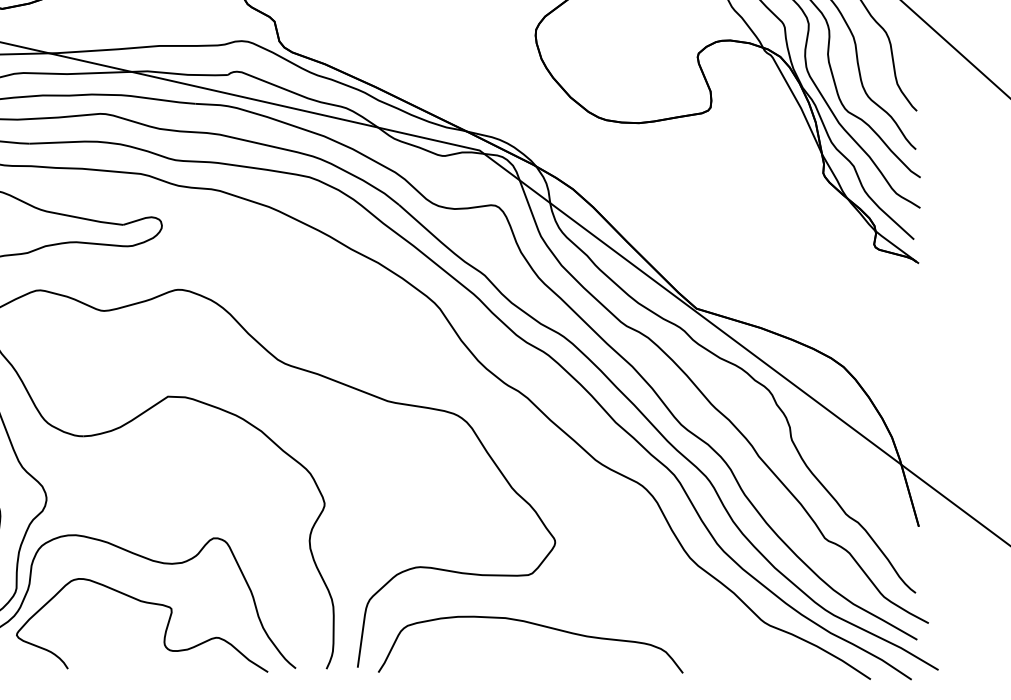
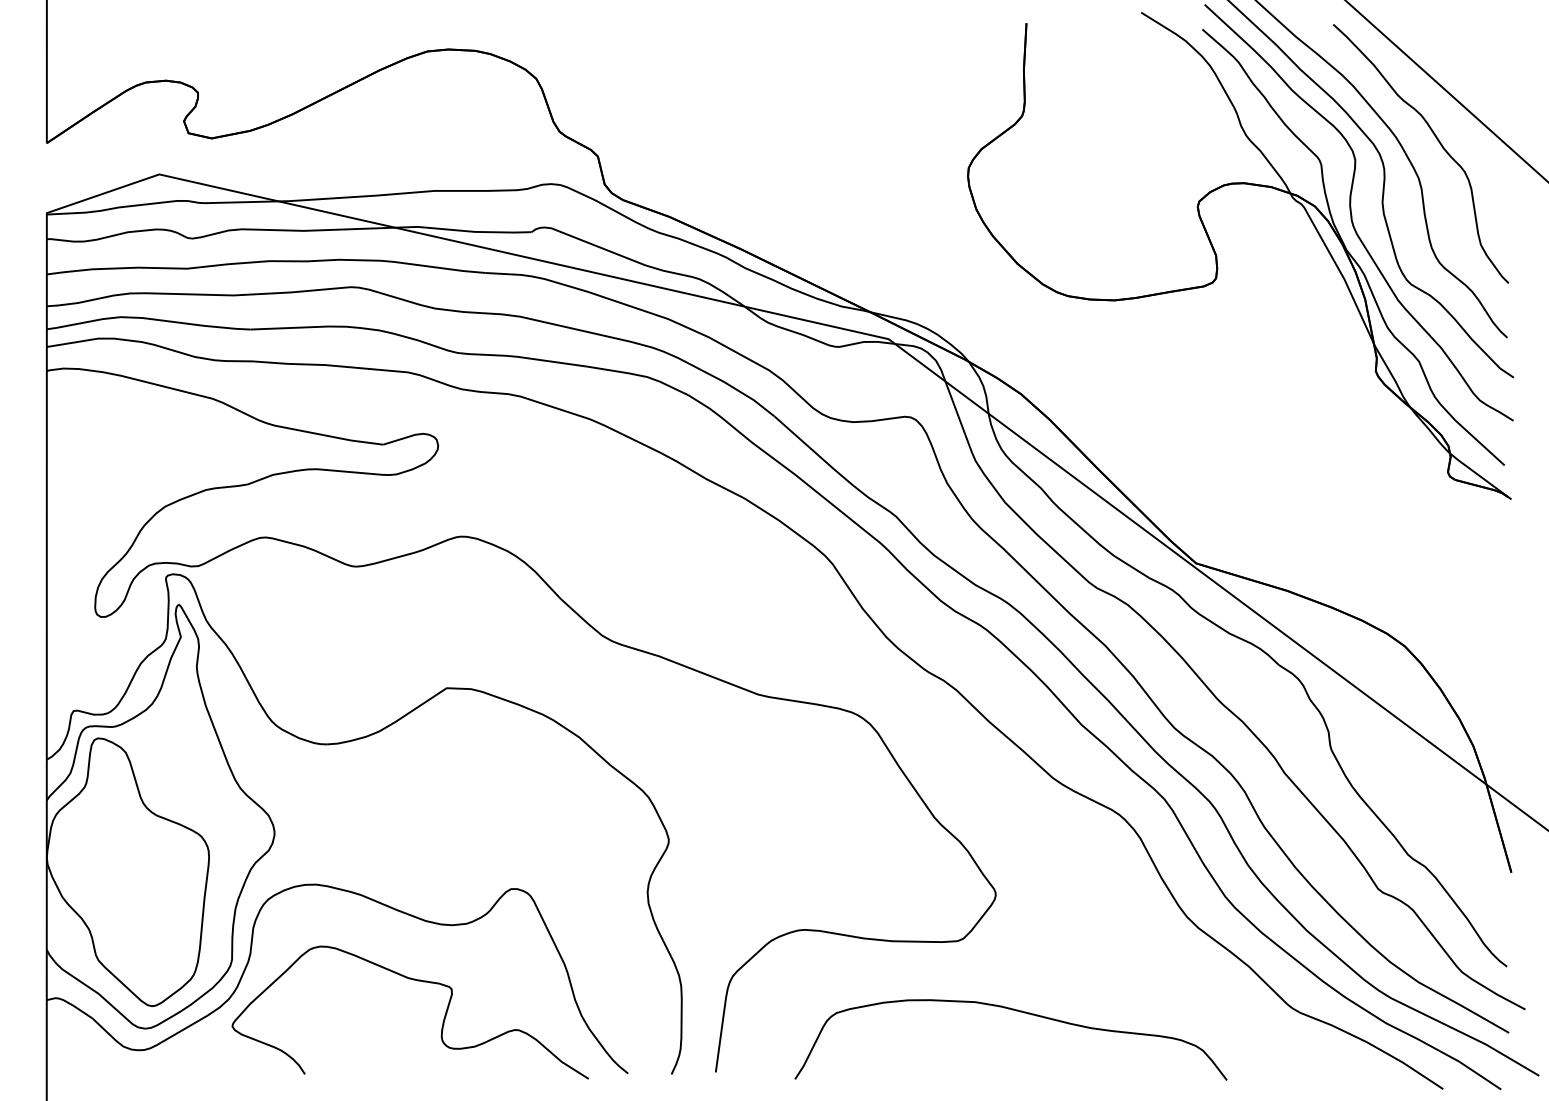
curve: (534, 624) -> (1016, 1011), moved

